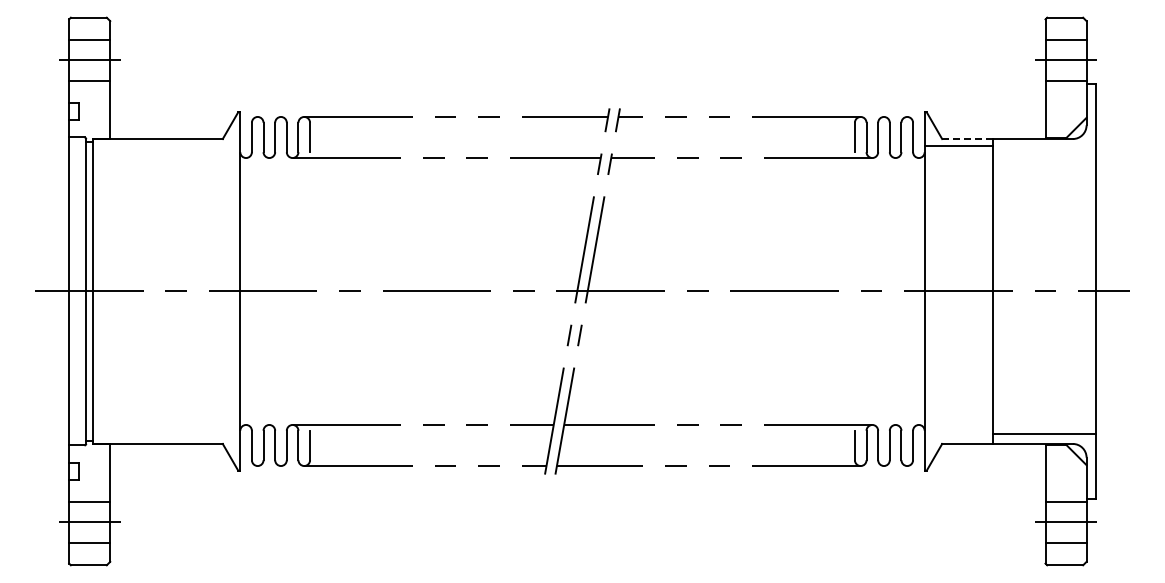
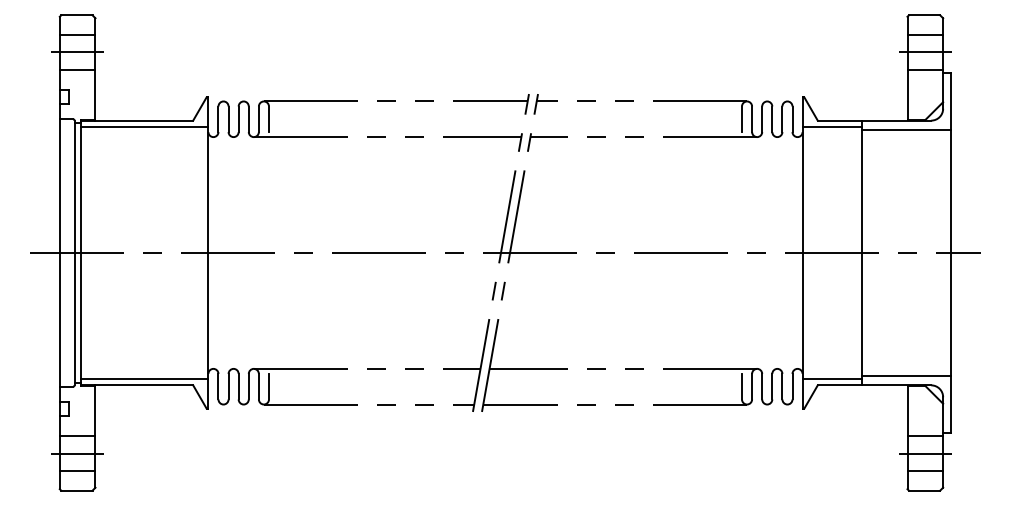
line: (967, 139) -> (839, 121), dashed -> solid
line: (166, 145) -> (144, 126), added
line: (1044, 149) -> (906, 129), added
line: (166, 437) -> (144, 379), added
line: (958, 437) -> (831, 379), added

